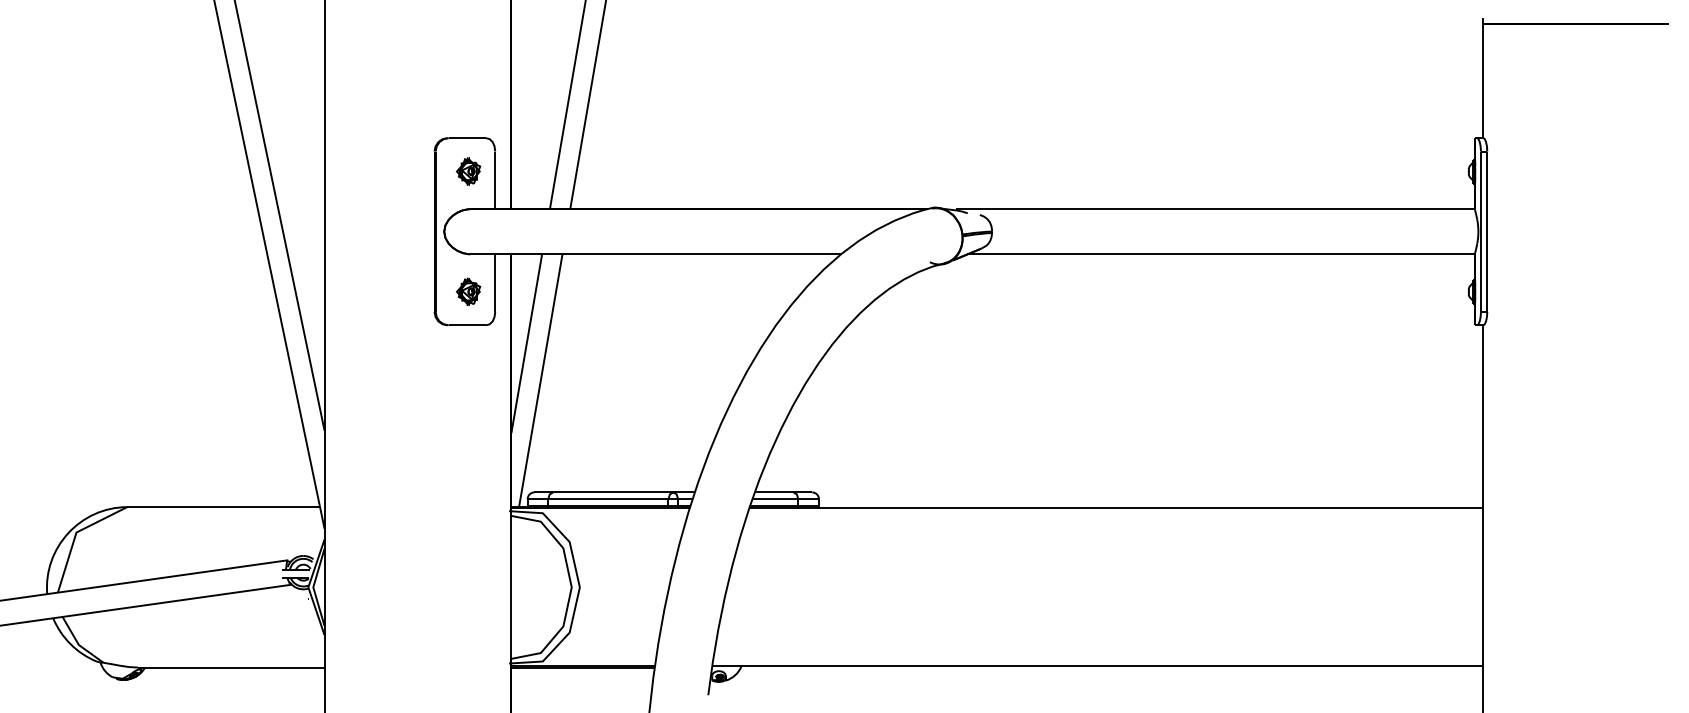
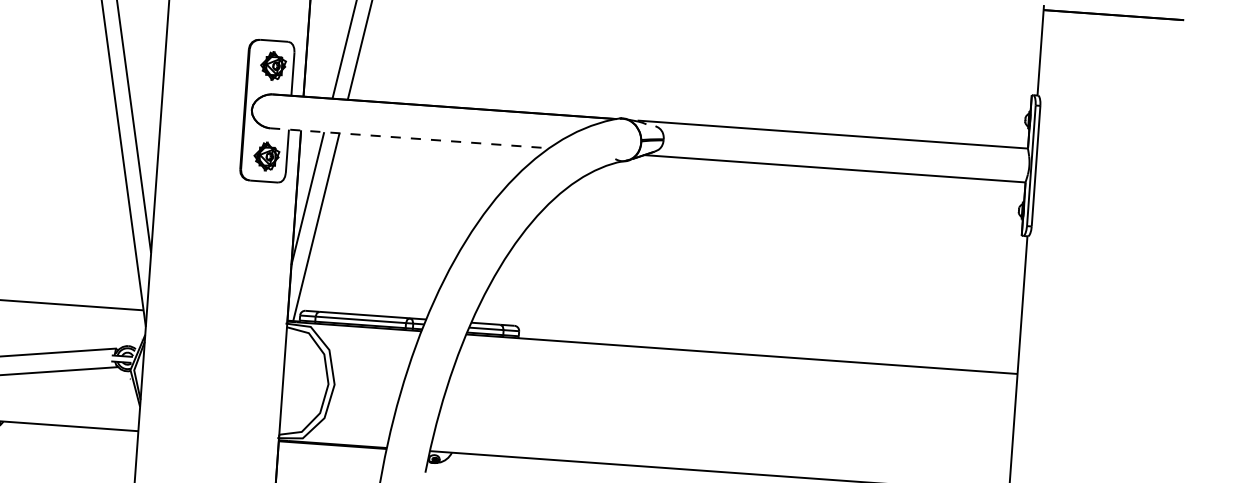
part: (468, 171) -> (273, 65), size x1.4
line: (656, 254) -> (410, 138), solid -> dashed
part: (468, 291) -> (266, 156), size x1.4

